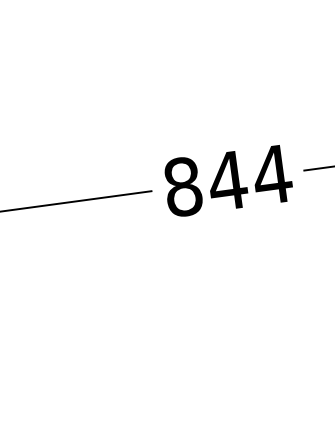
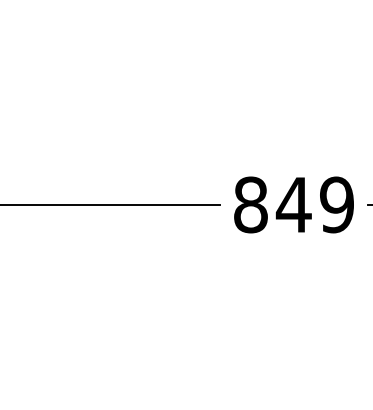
text: (271, 174) -> (336, 204), 844 -> 849

